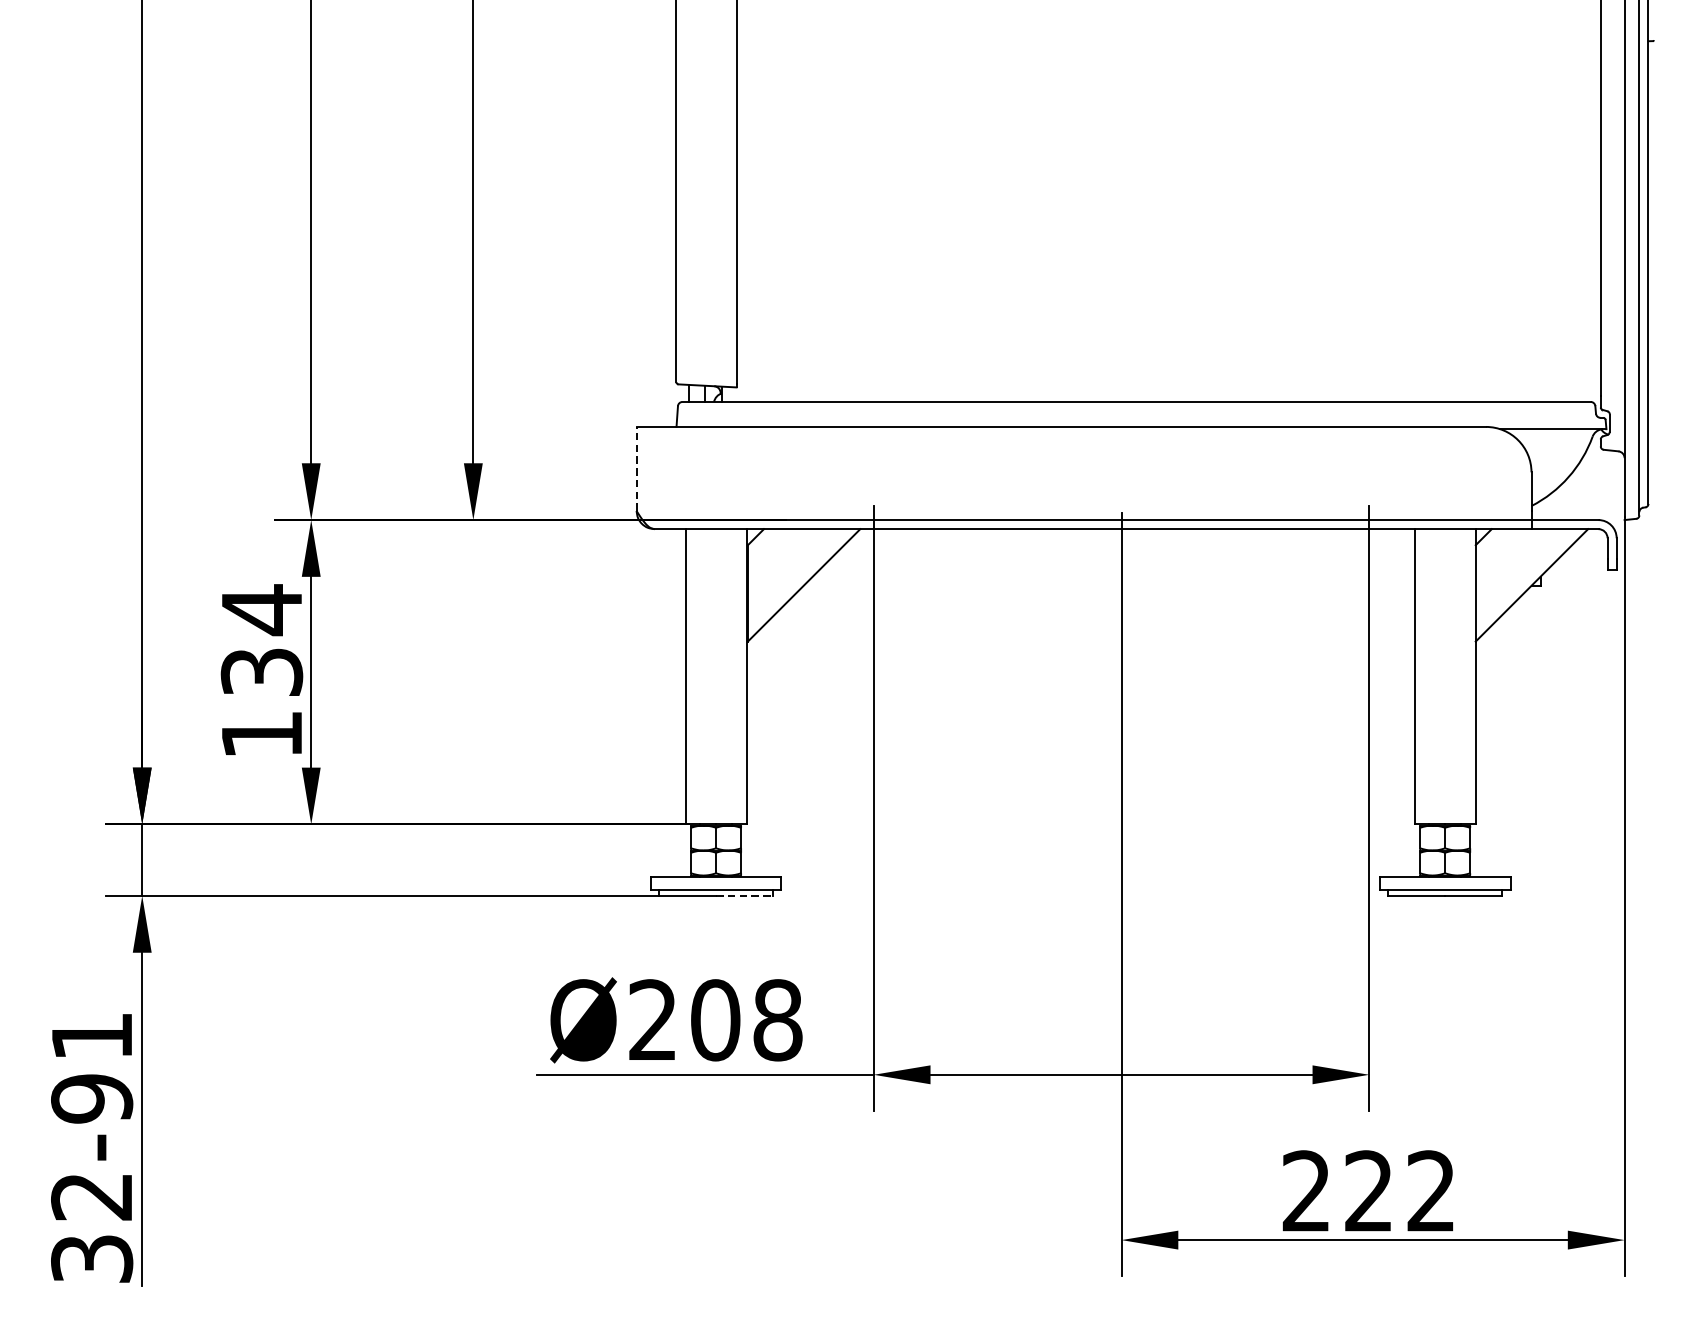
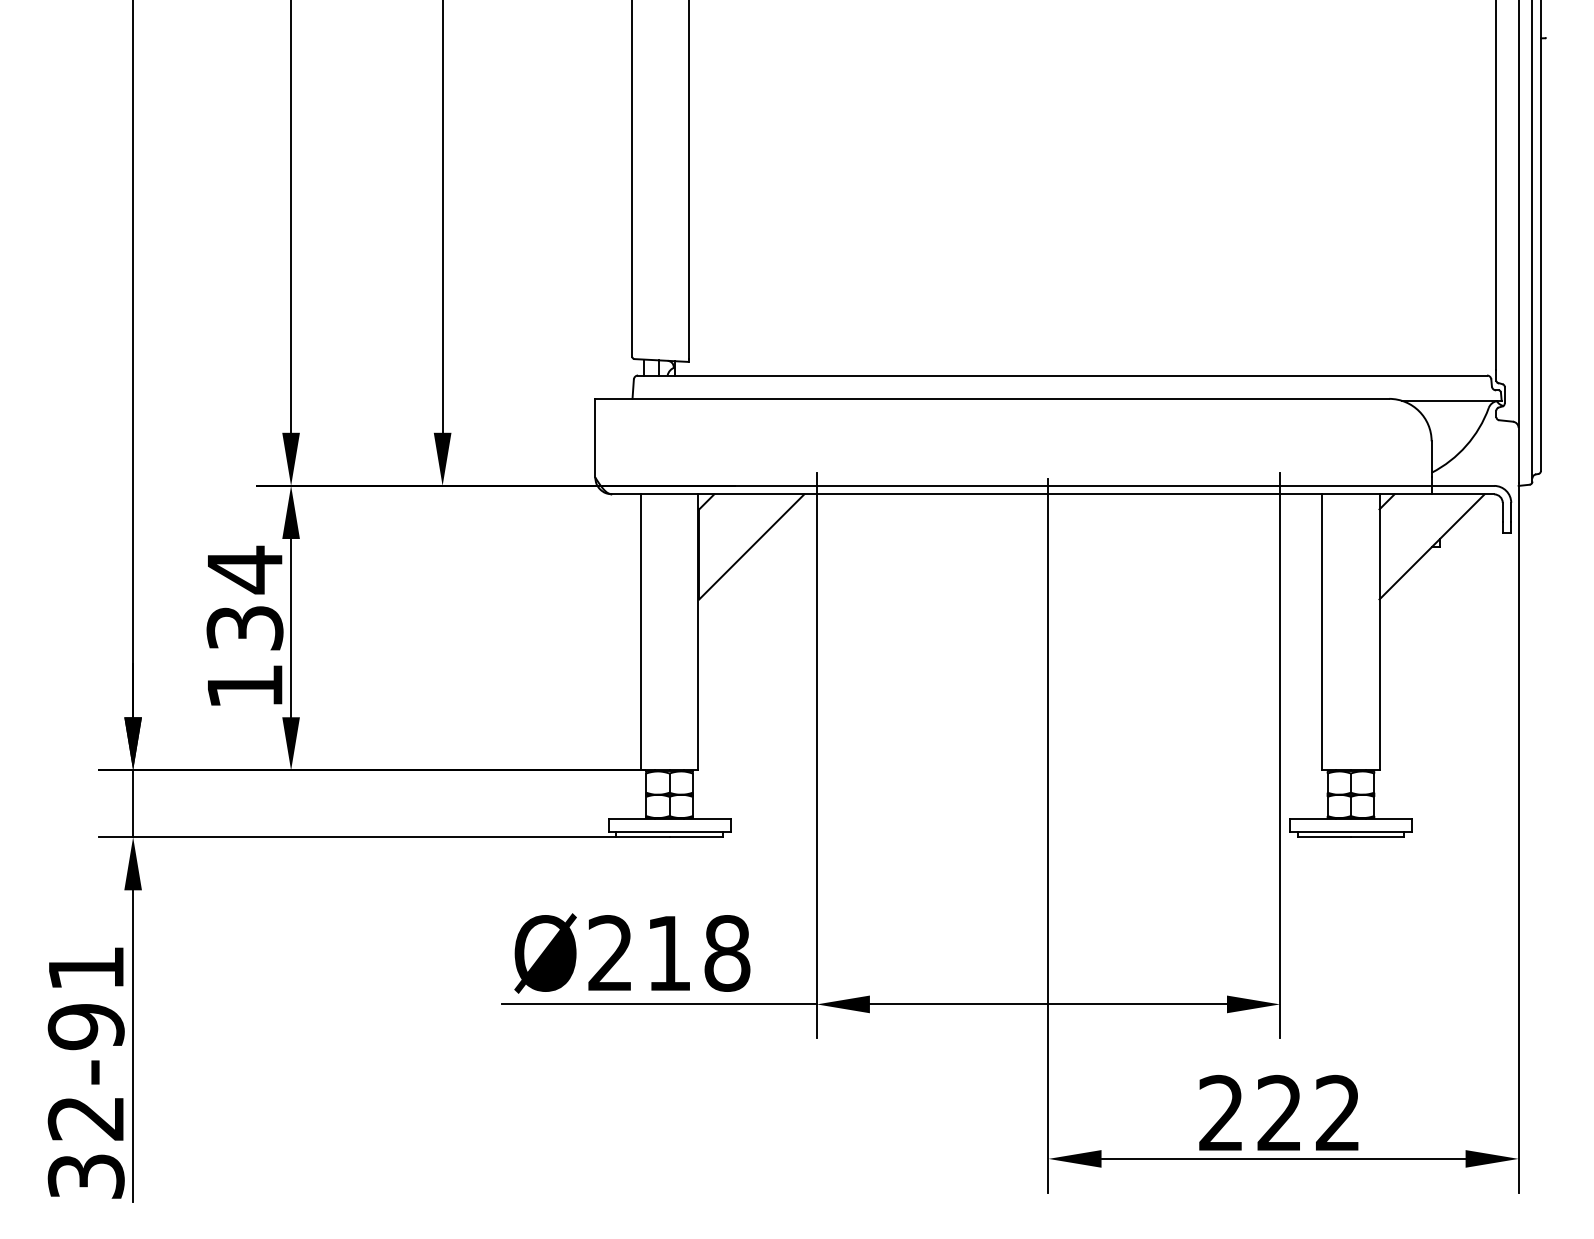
line: (636, 468) -> (595, 437), dashed -> solid
line: (744, 896) -> (696, 837), dashed -> solid
text: (716, 1020) -> (669, 953), Ø208 -> Ø218

